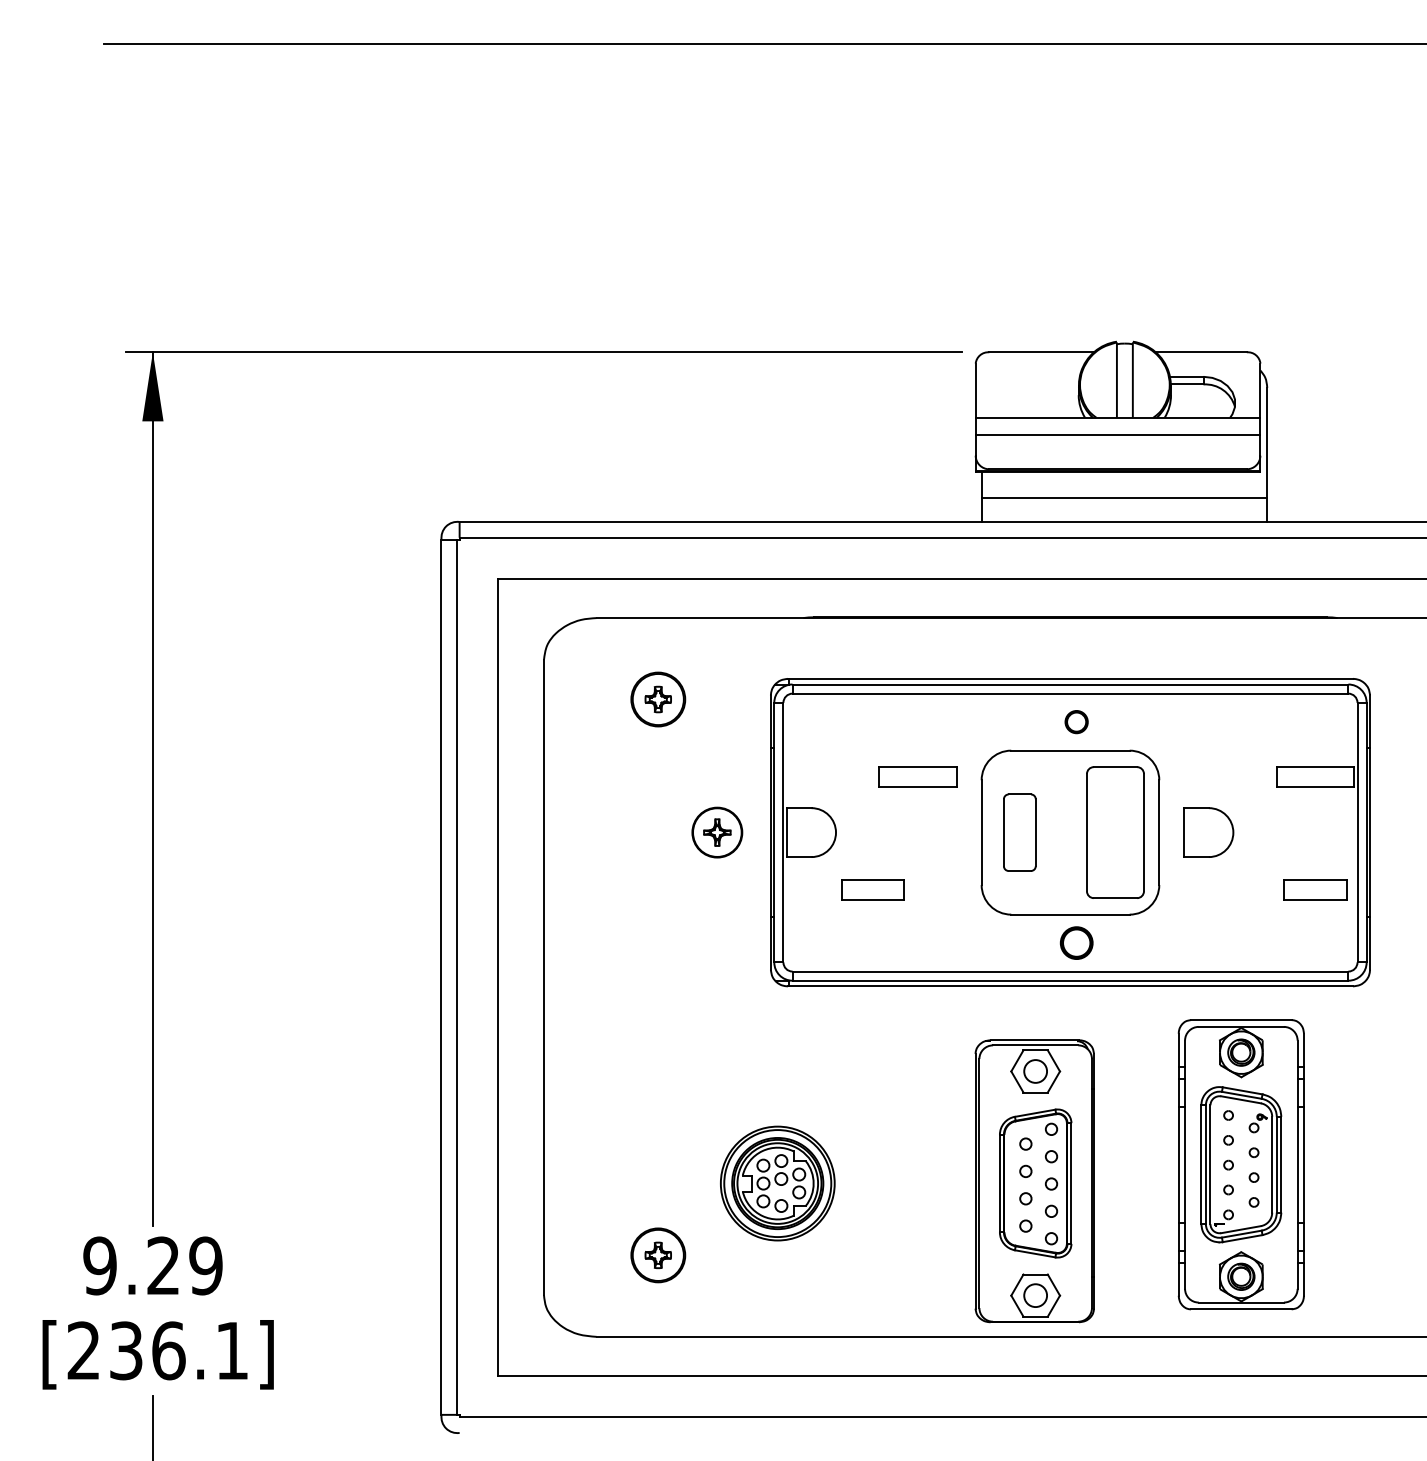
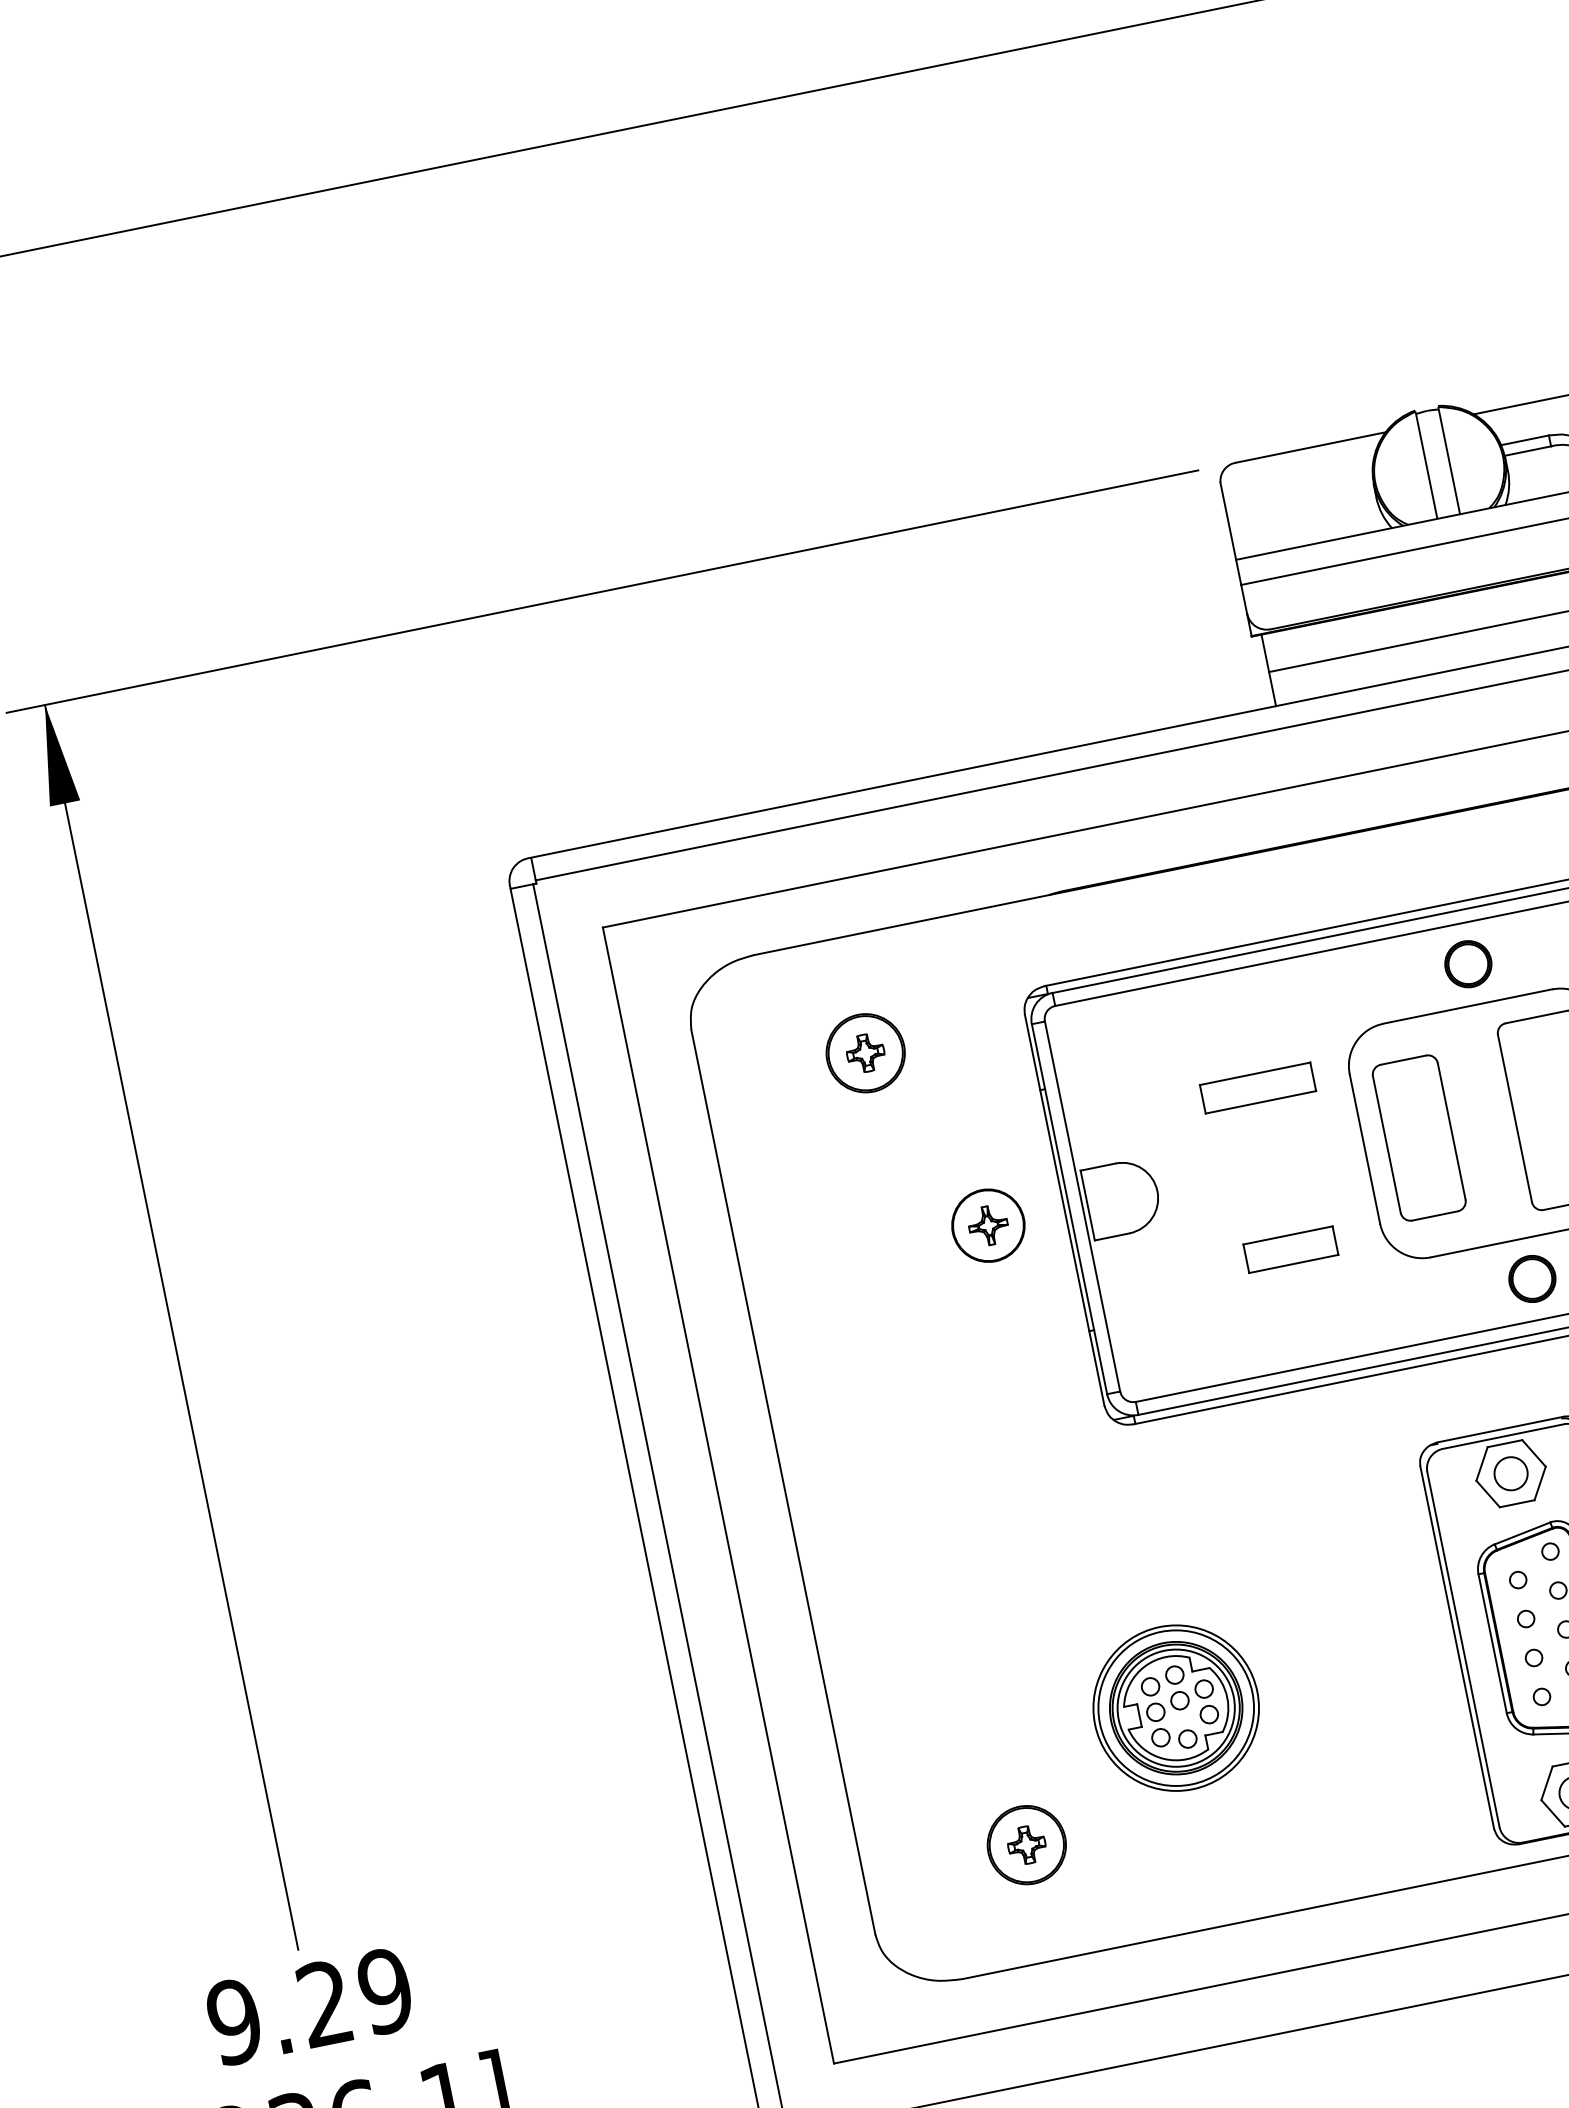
part: (1076, 721) -> (1467, 963), size x1.43
part: (1019, 832) -> (1418, 1137), size x1.43
part: (872, 889) -> (1290, 1248), moved

